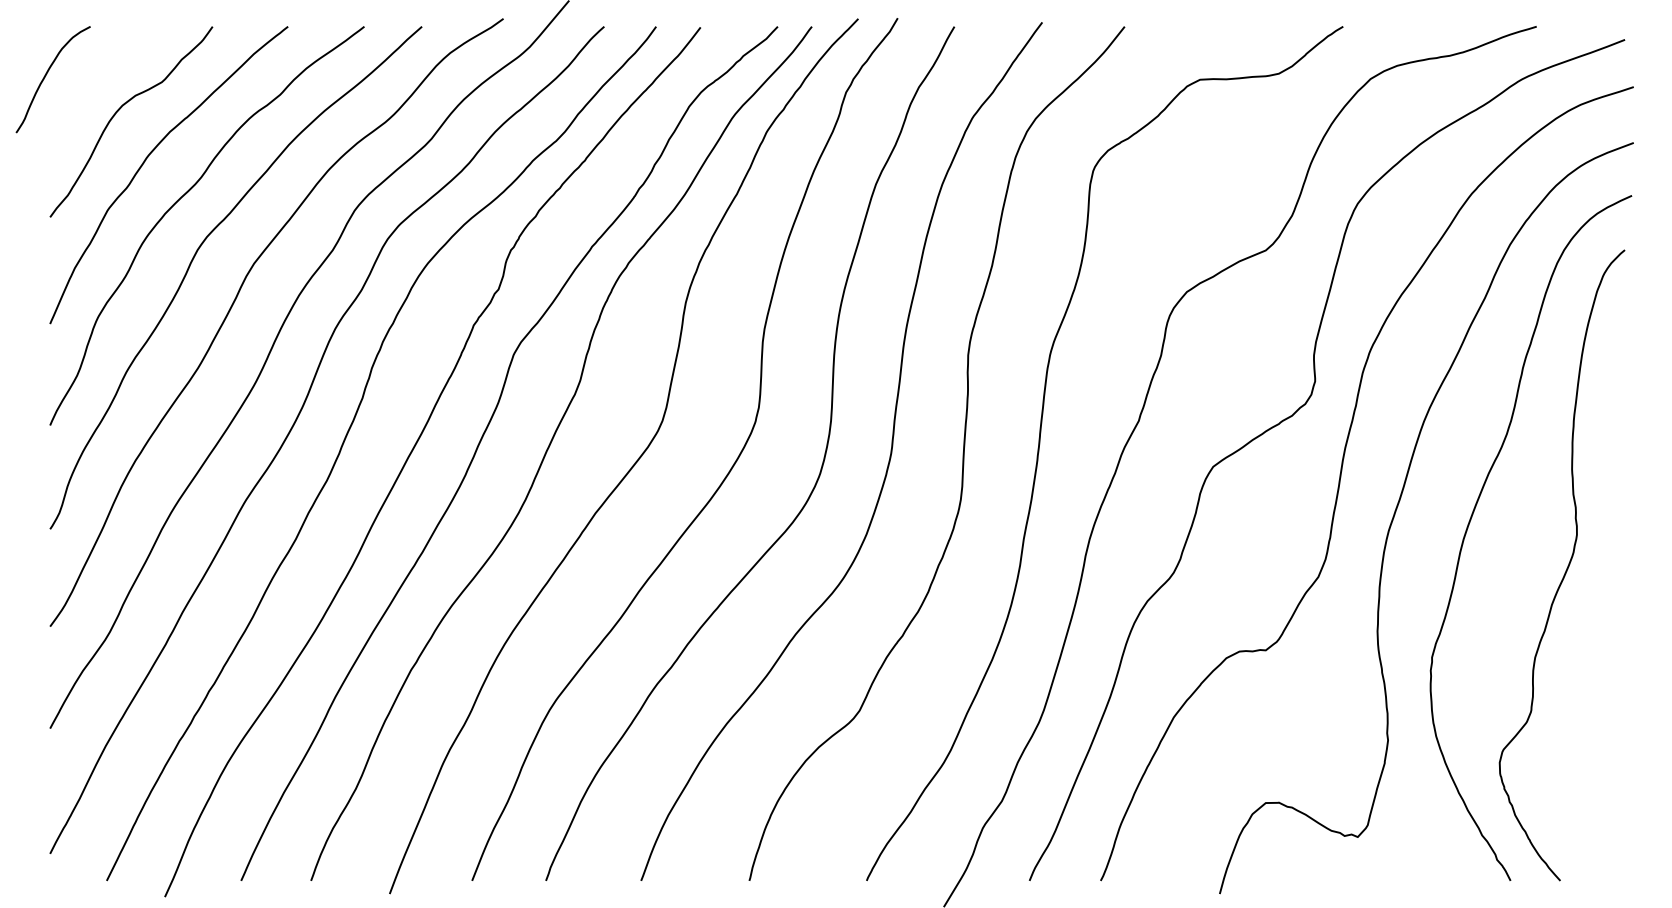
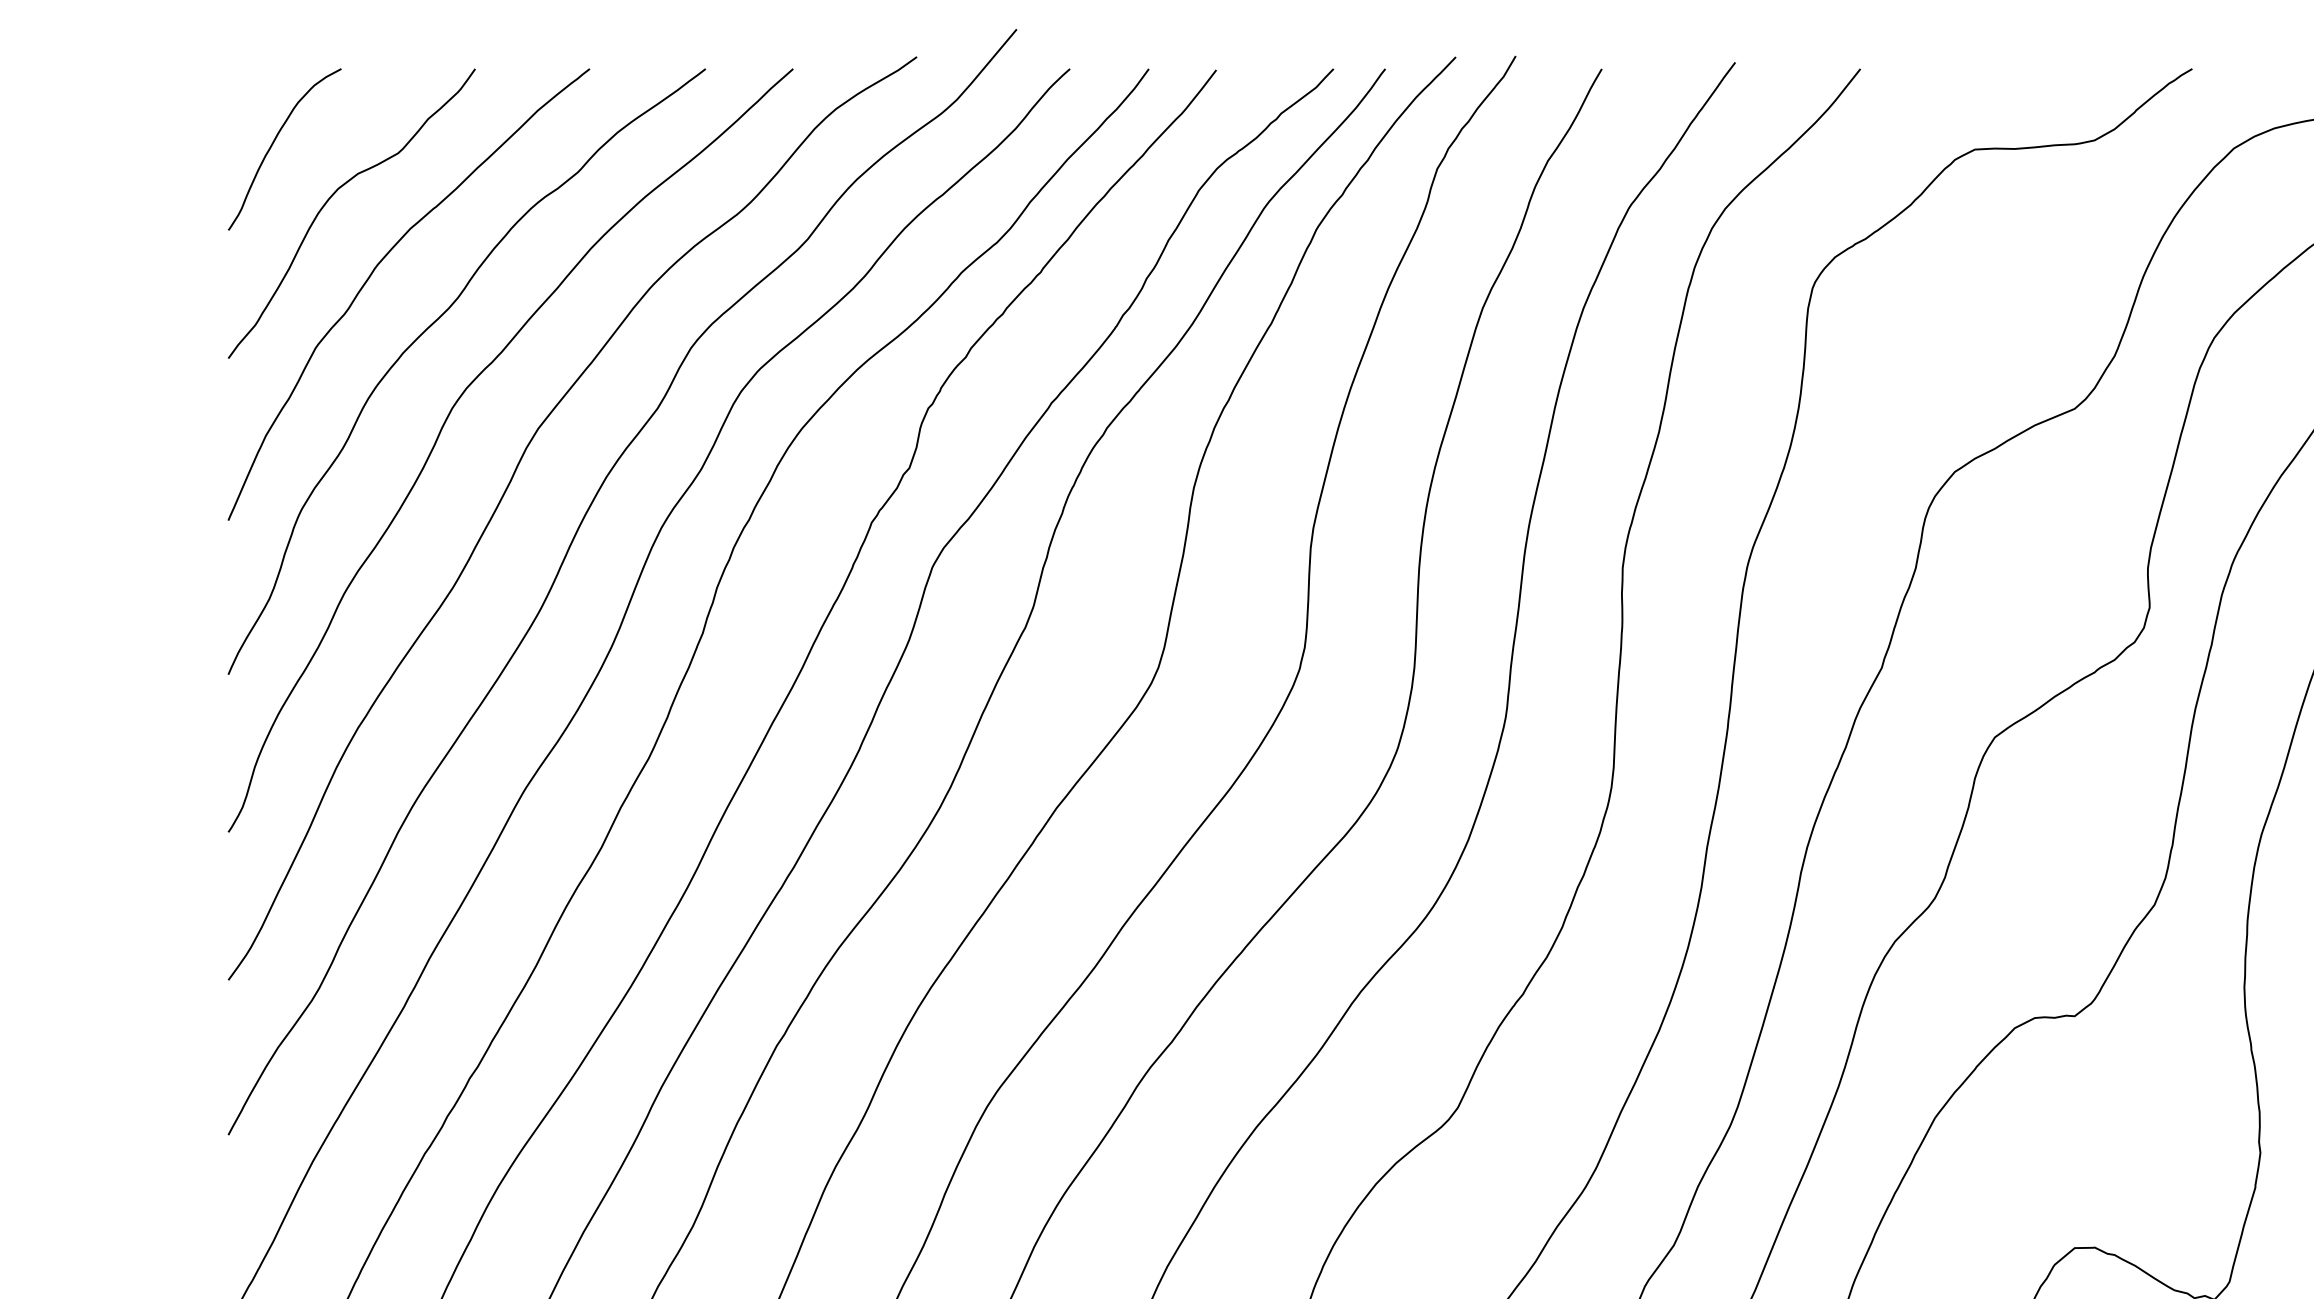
curve: (47, 74) -> (275, 141), moved

